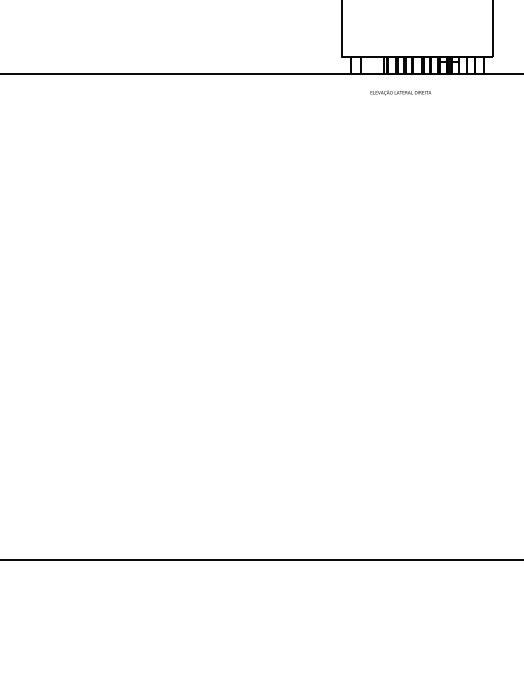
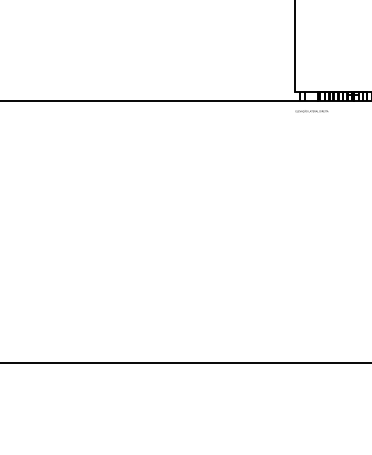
text: (399, 92) -> (311, 111), moved

